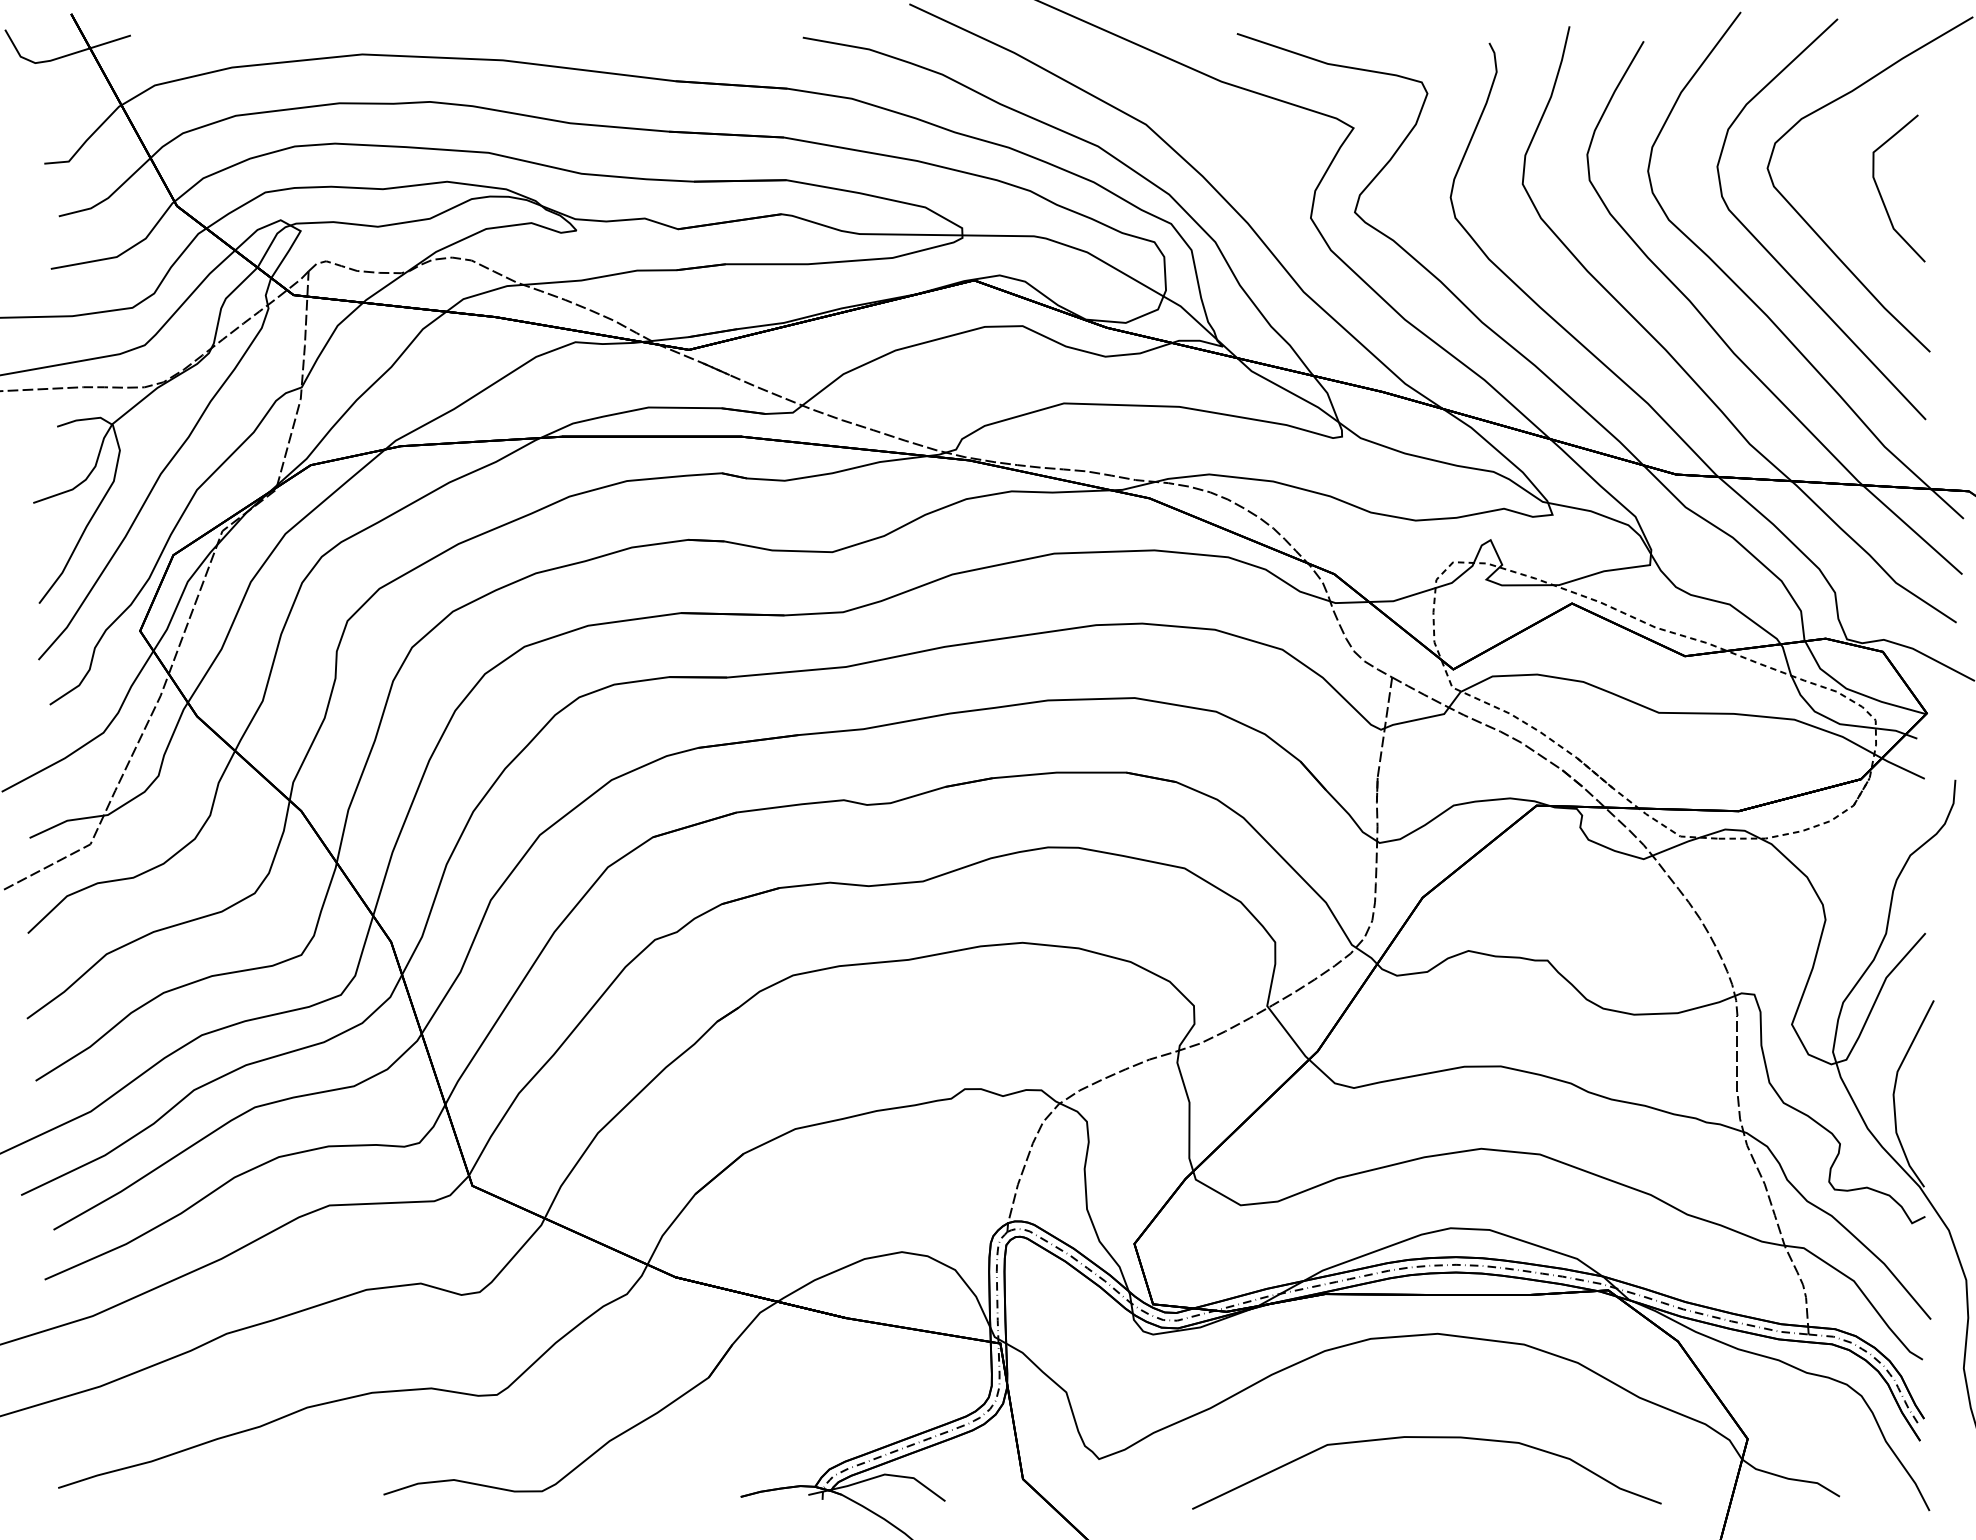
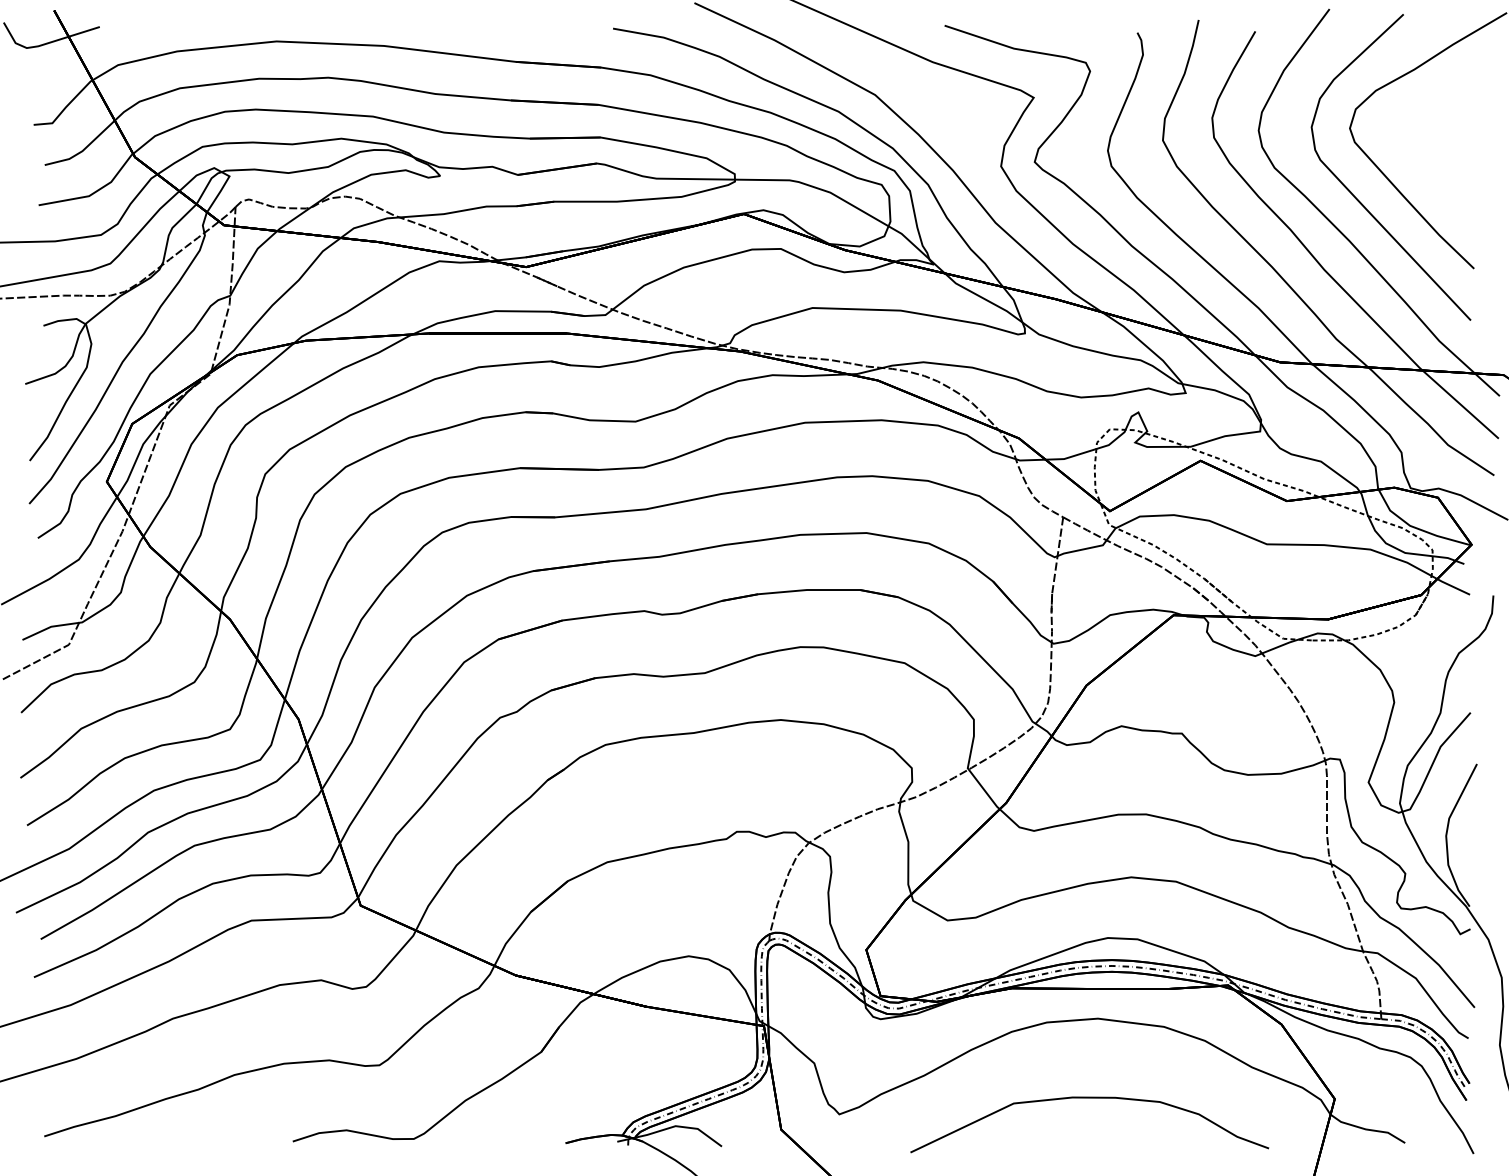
curve: (1880, 191) -> (1436, 146), removed

